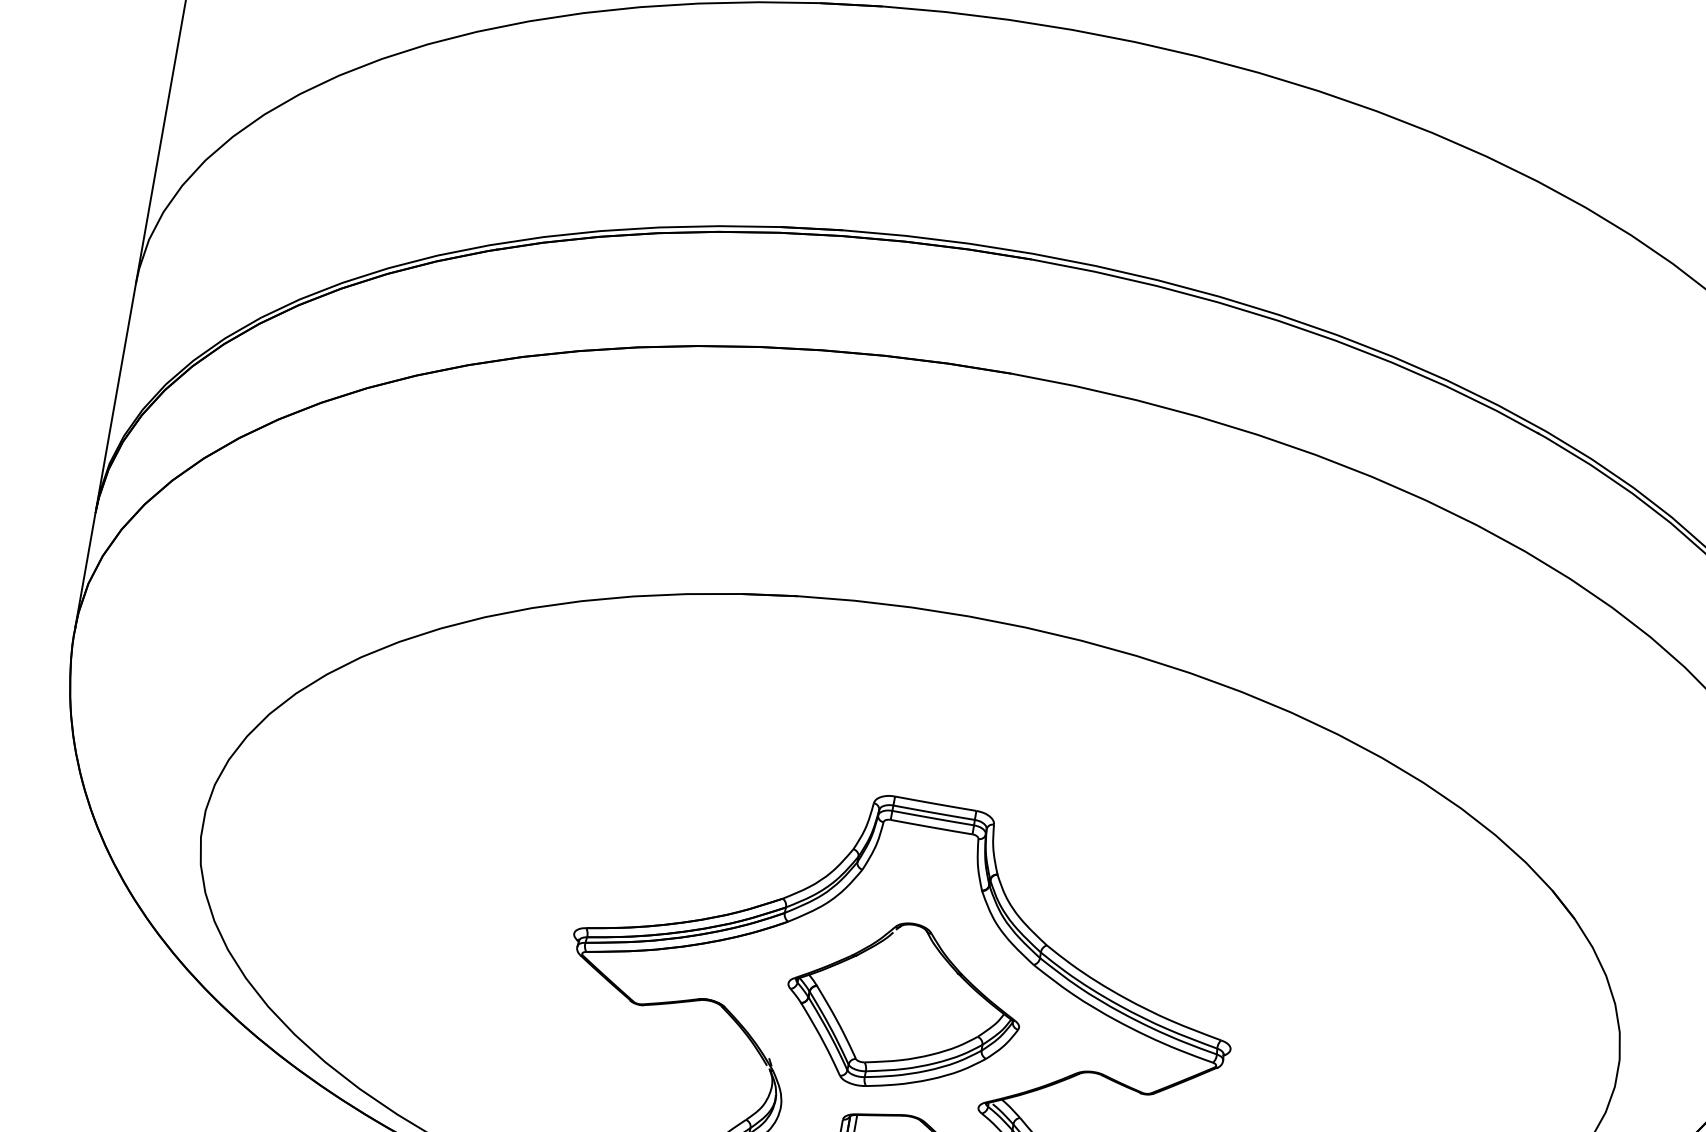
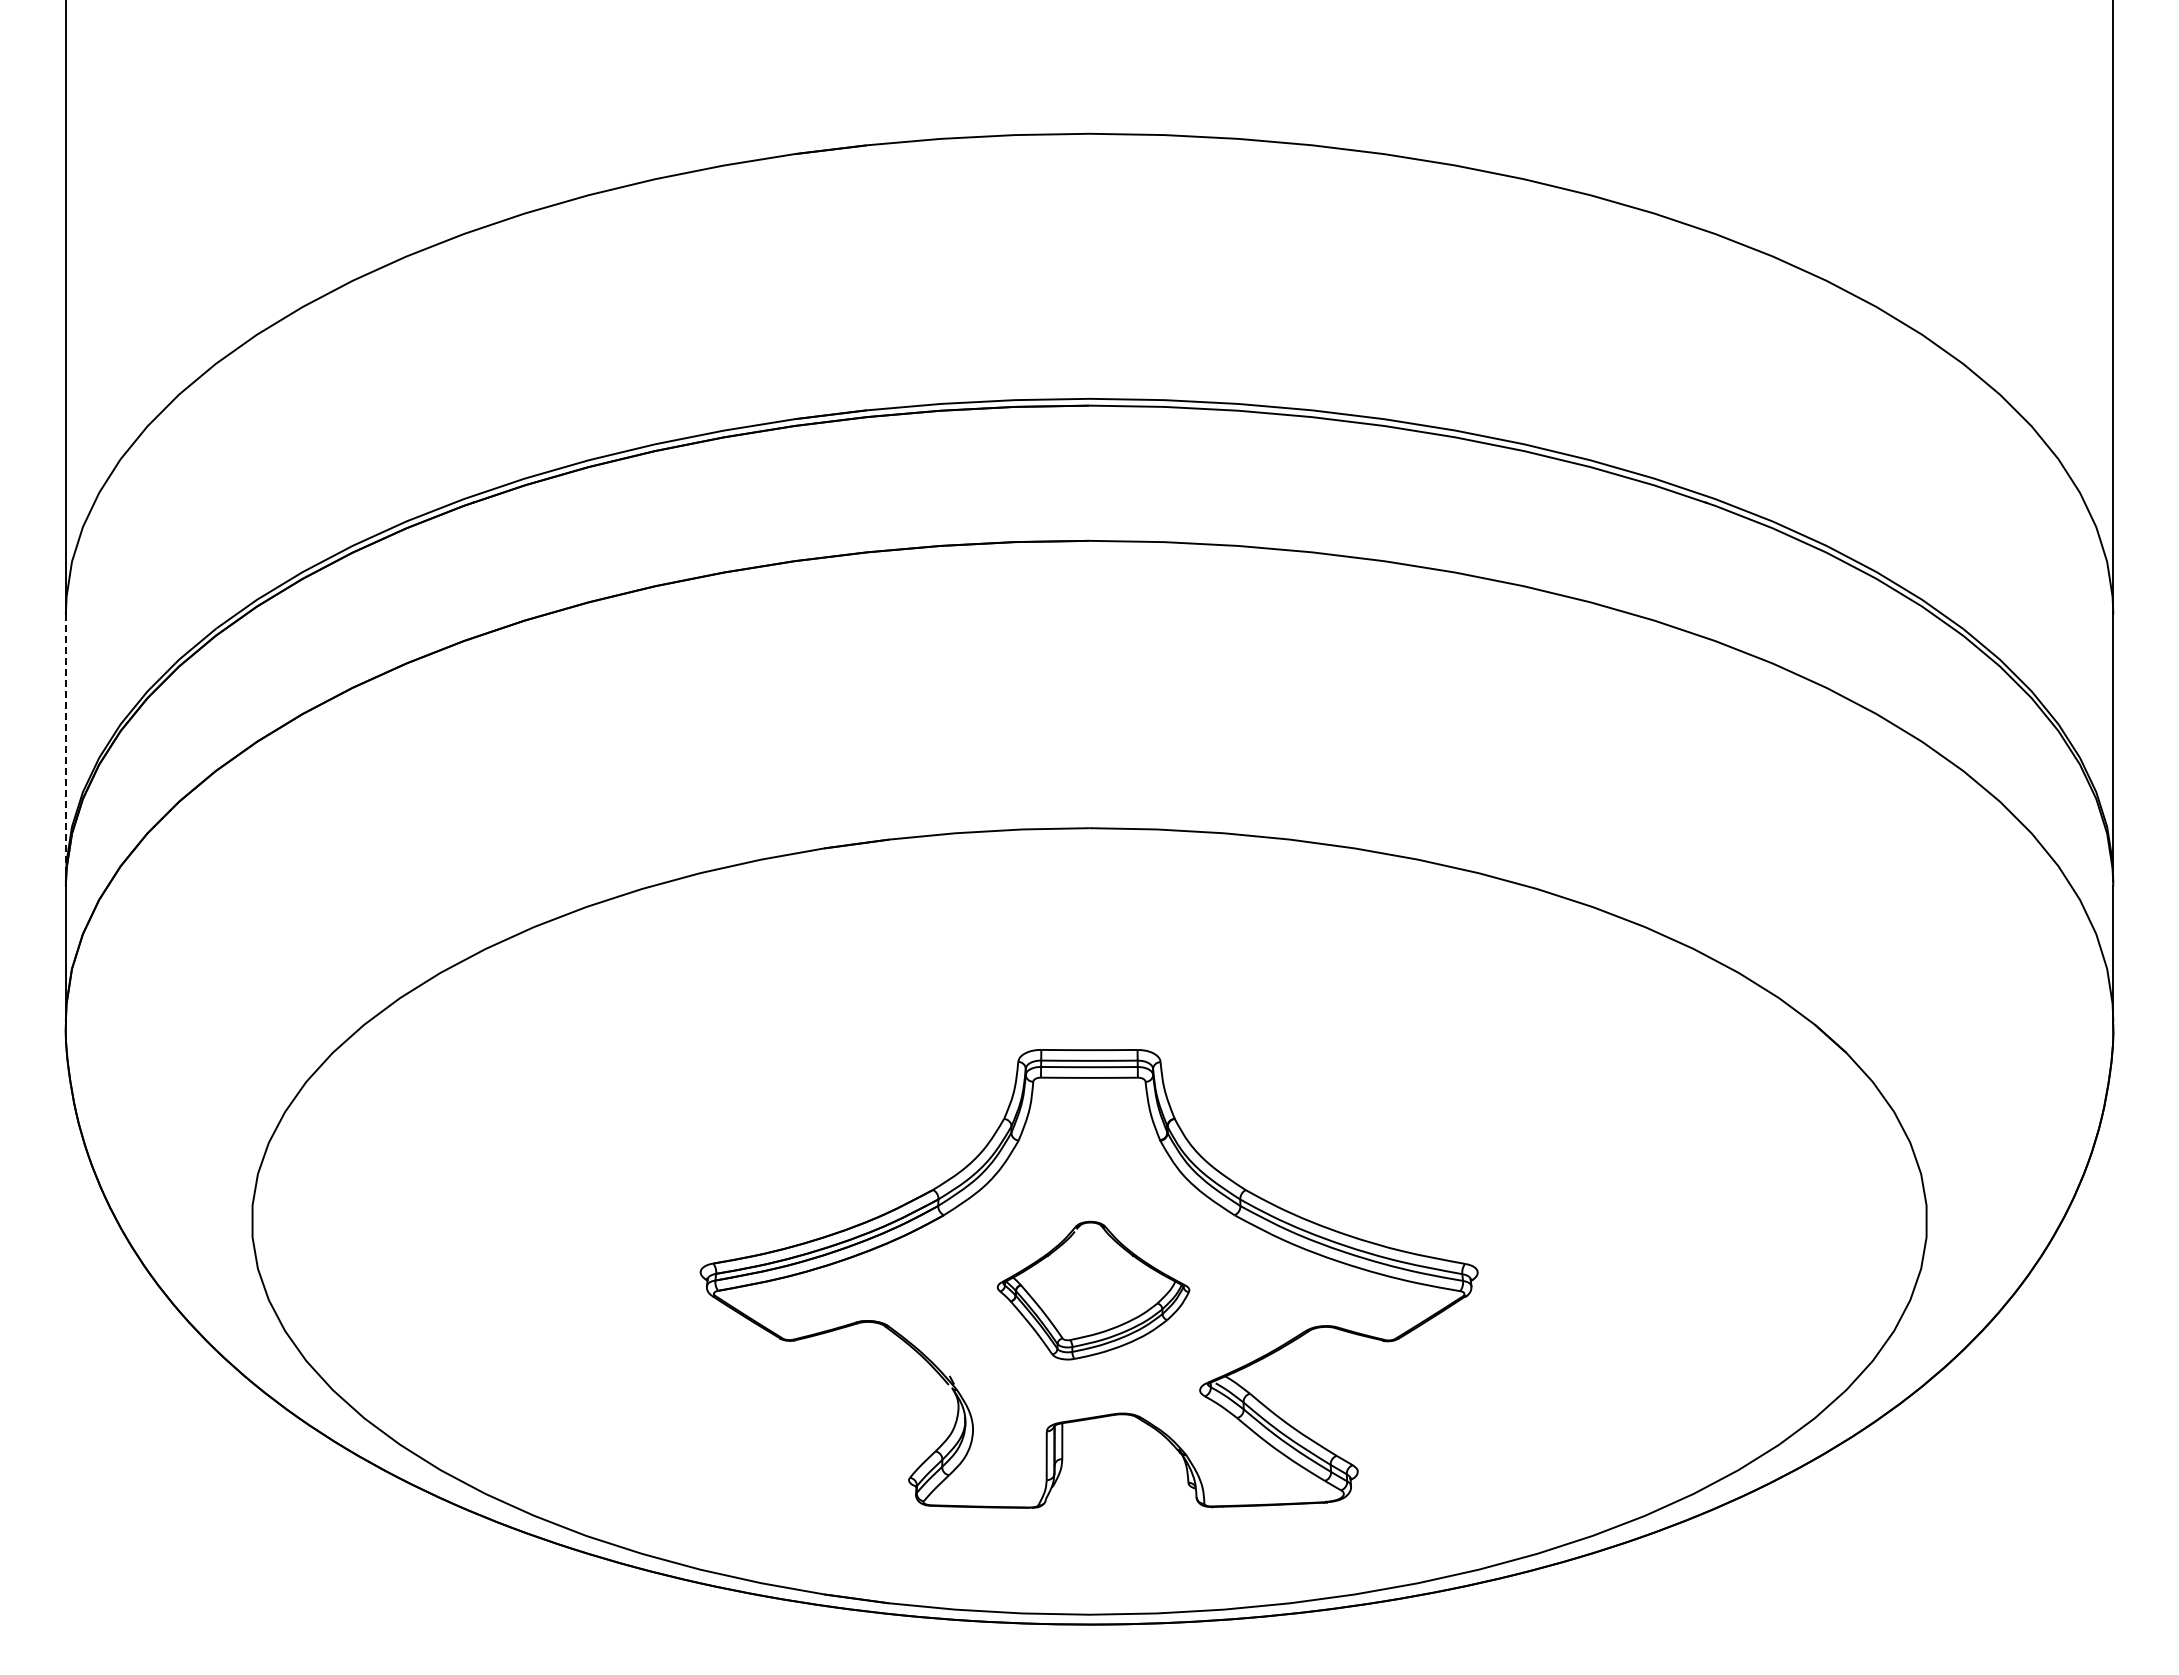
line: (116, 394) -> (65, 746), solid -> dashed
part: (903, 1007) -> (1093, 1290), size x0.7

